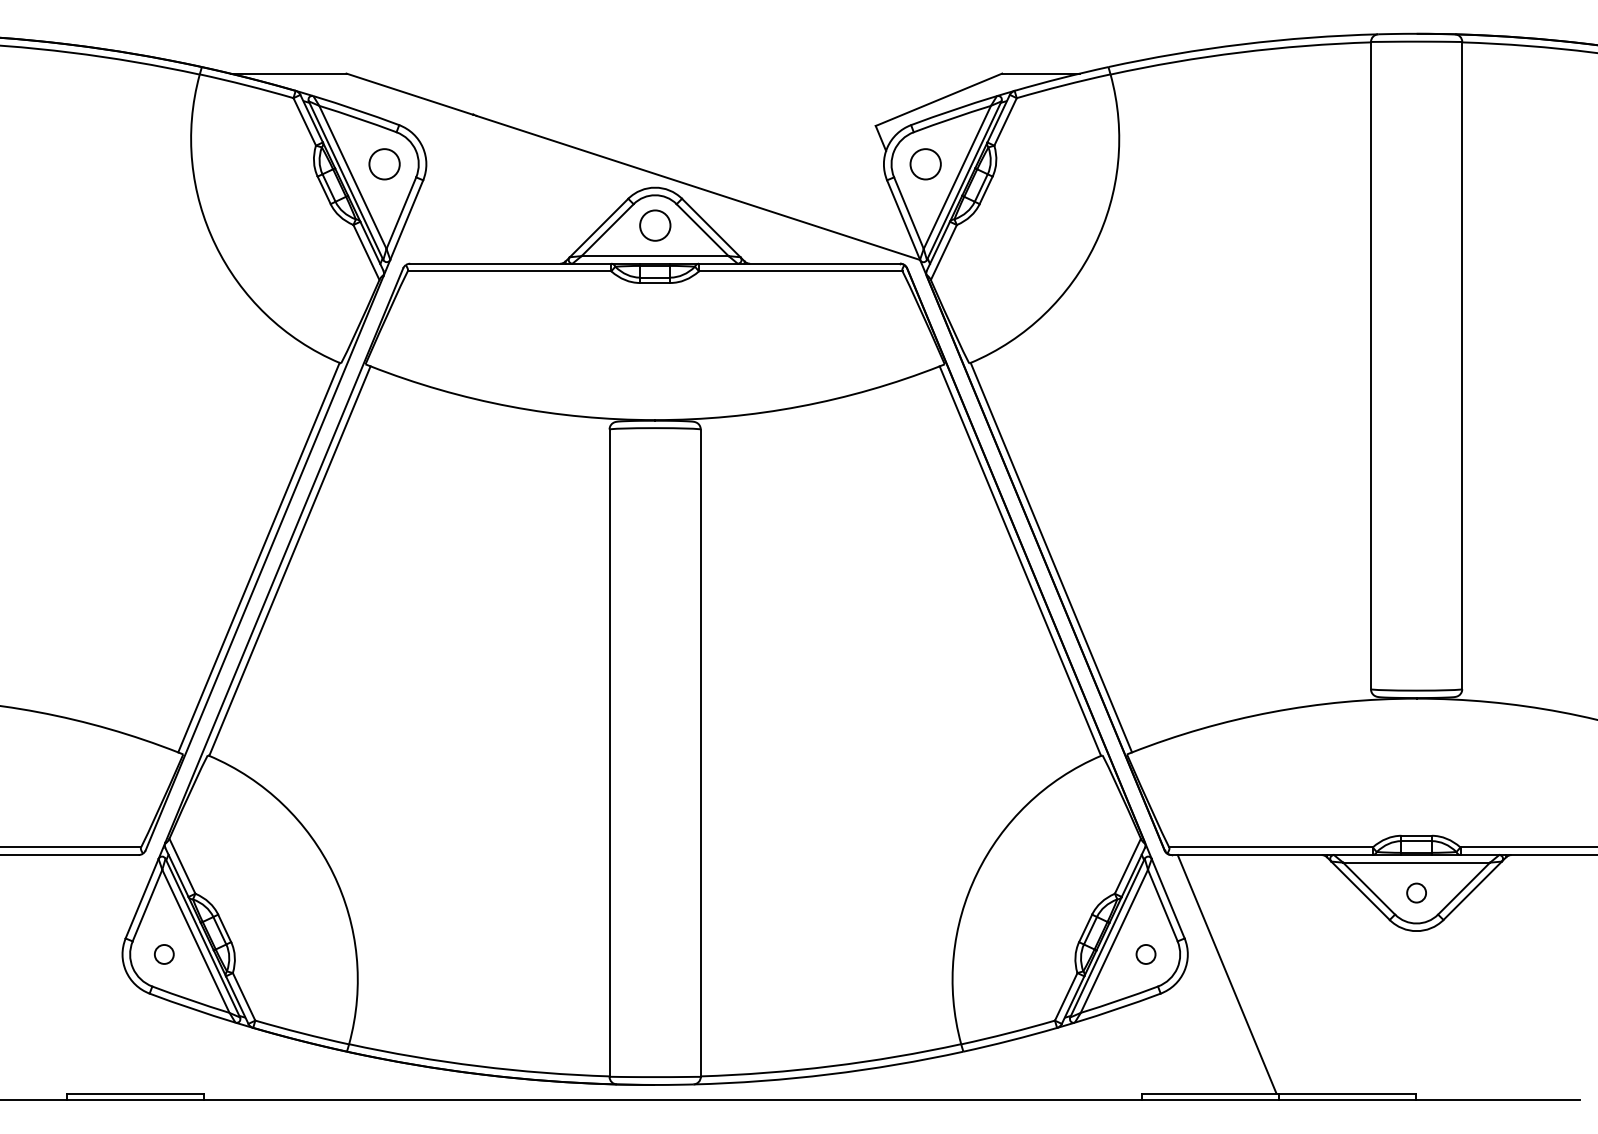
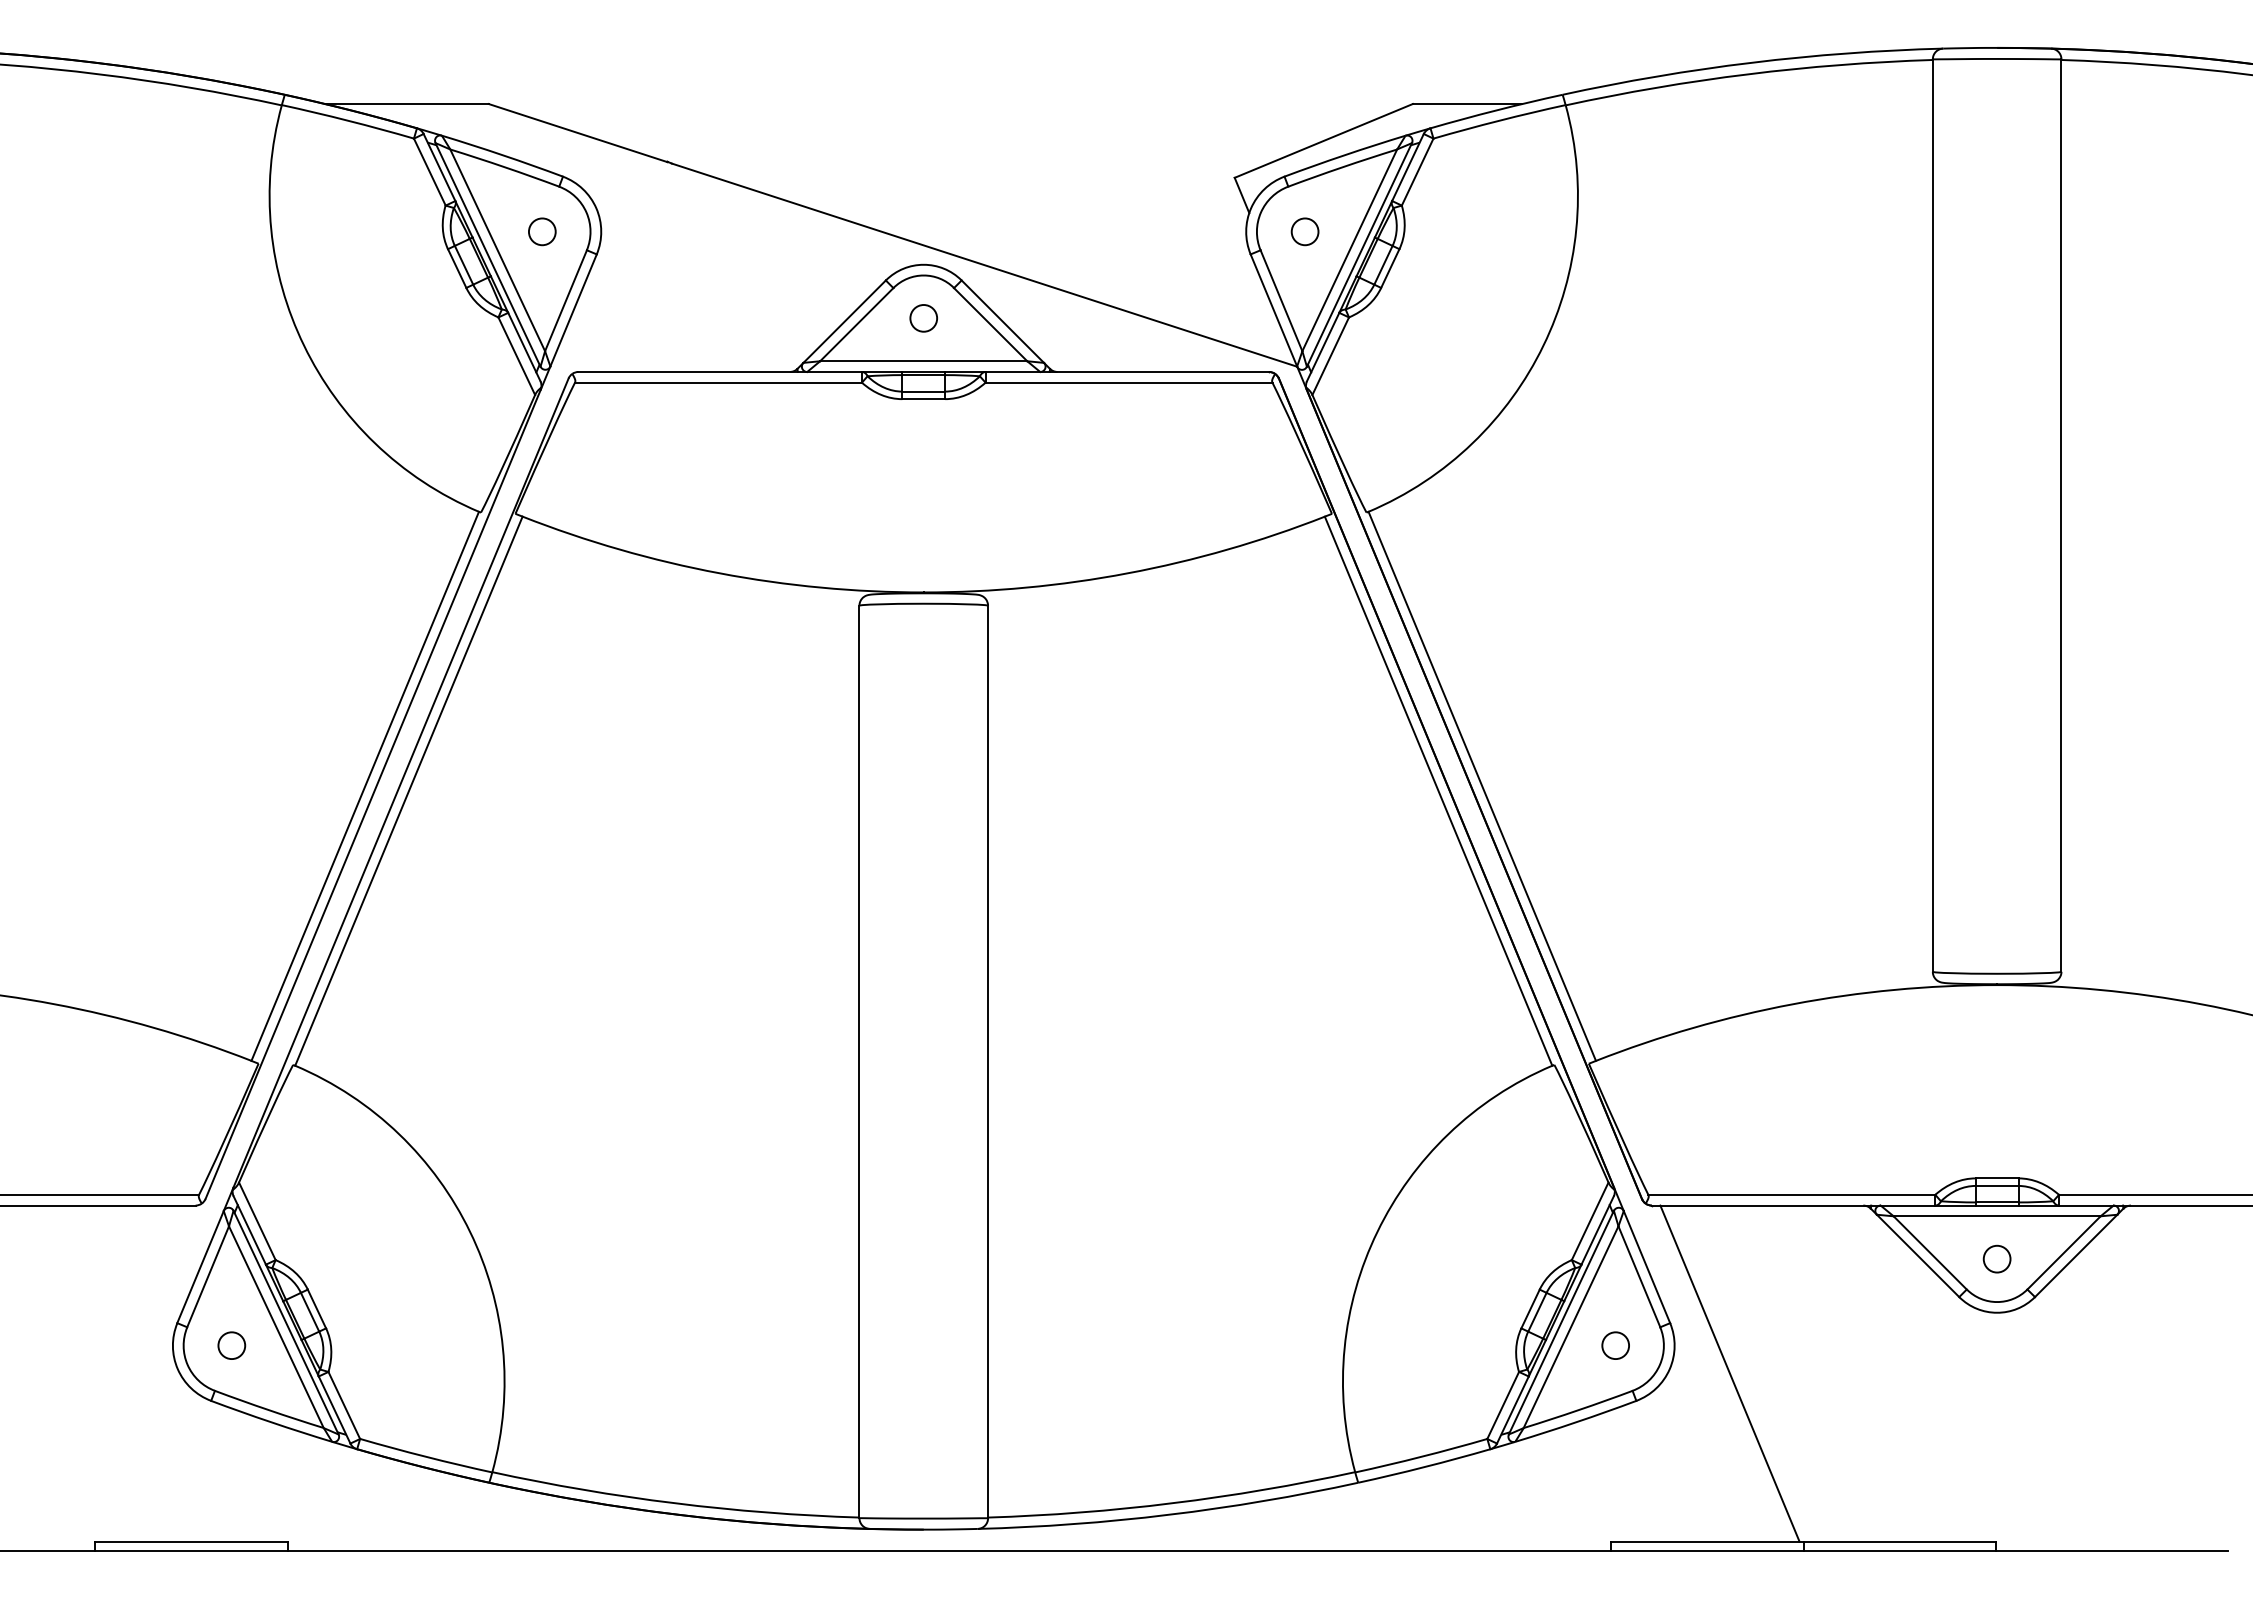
circle: (384, 164) -> (541, 231), size x0.62
circle: (925, 164) -> (1304, 231), size x0.62
circle: (654, 225) -> (923, 318), size x0.62

